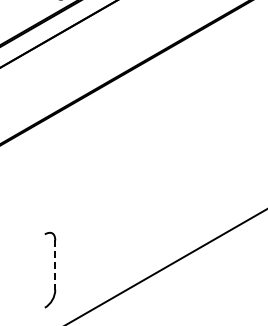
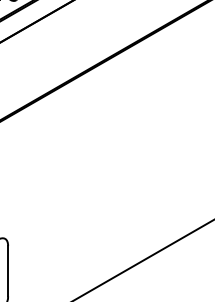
line: (55, 265) -> (8, 271), dashed -> solid

